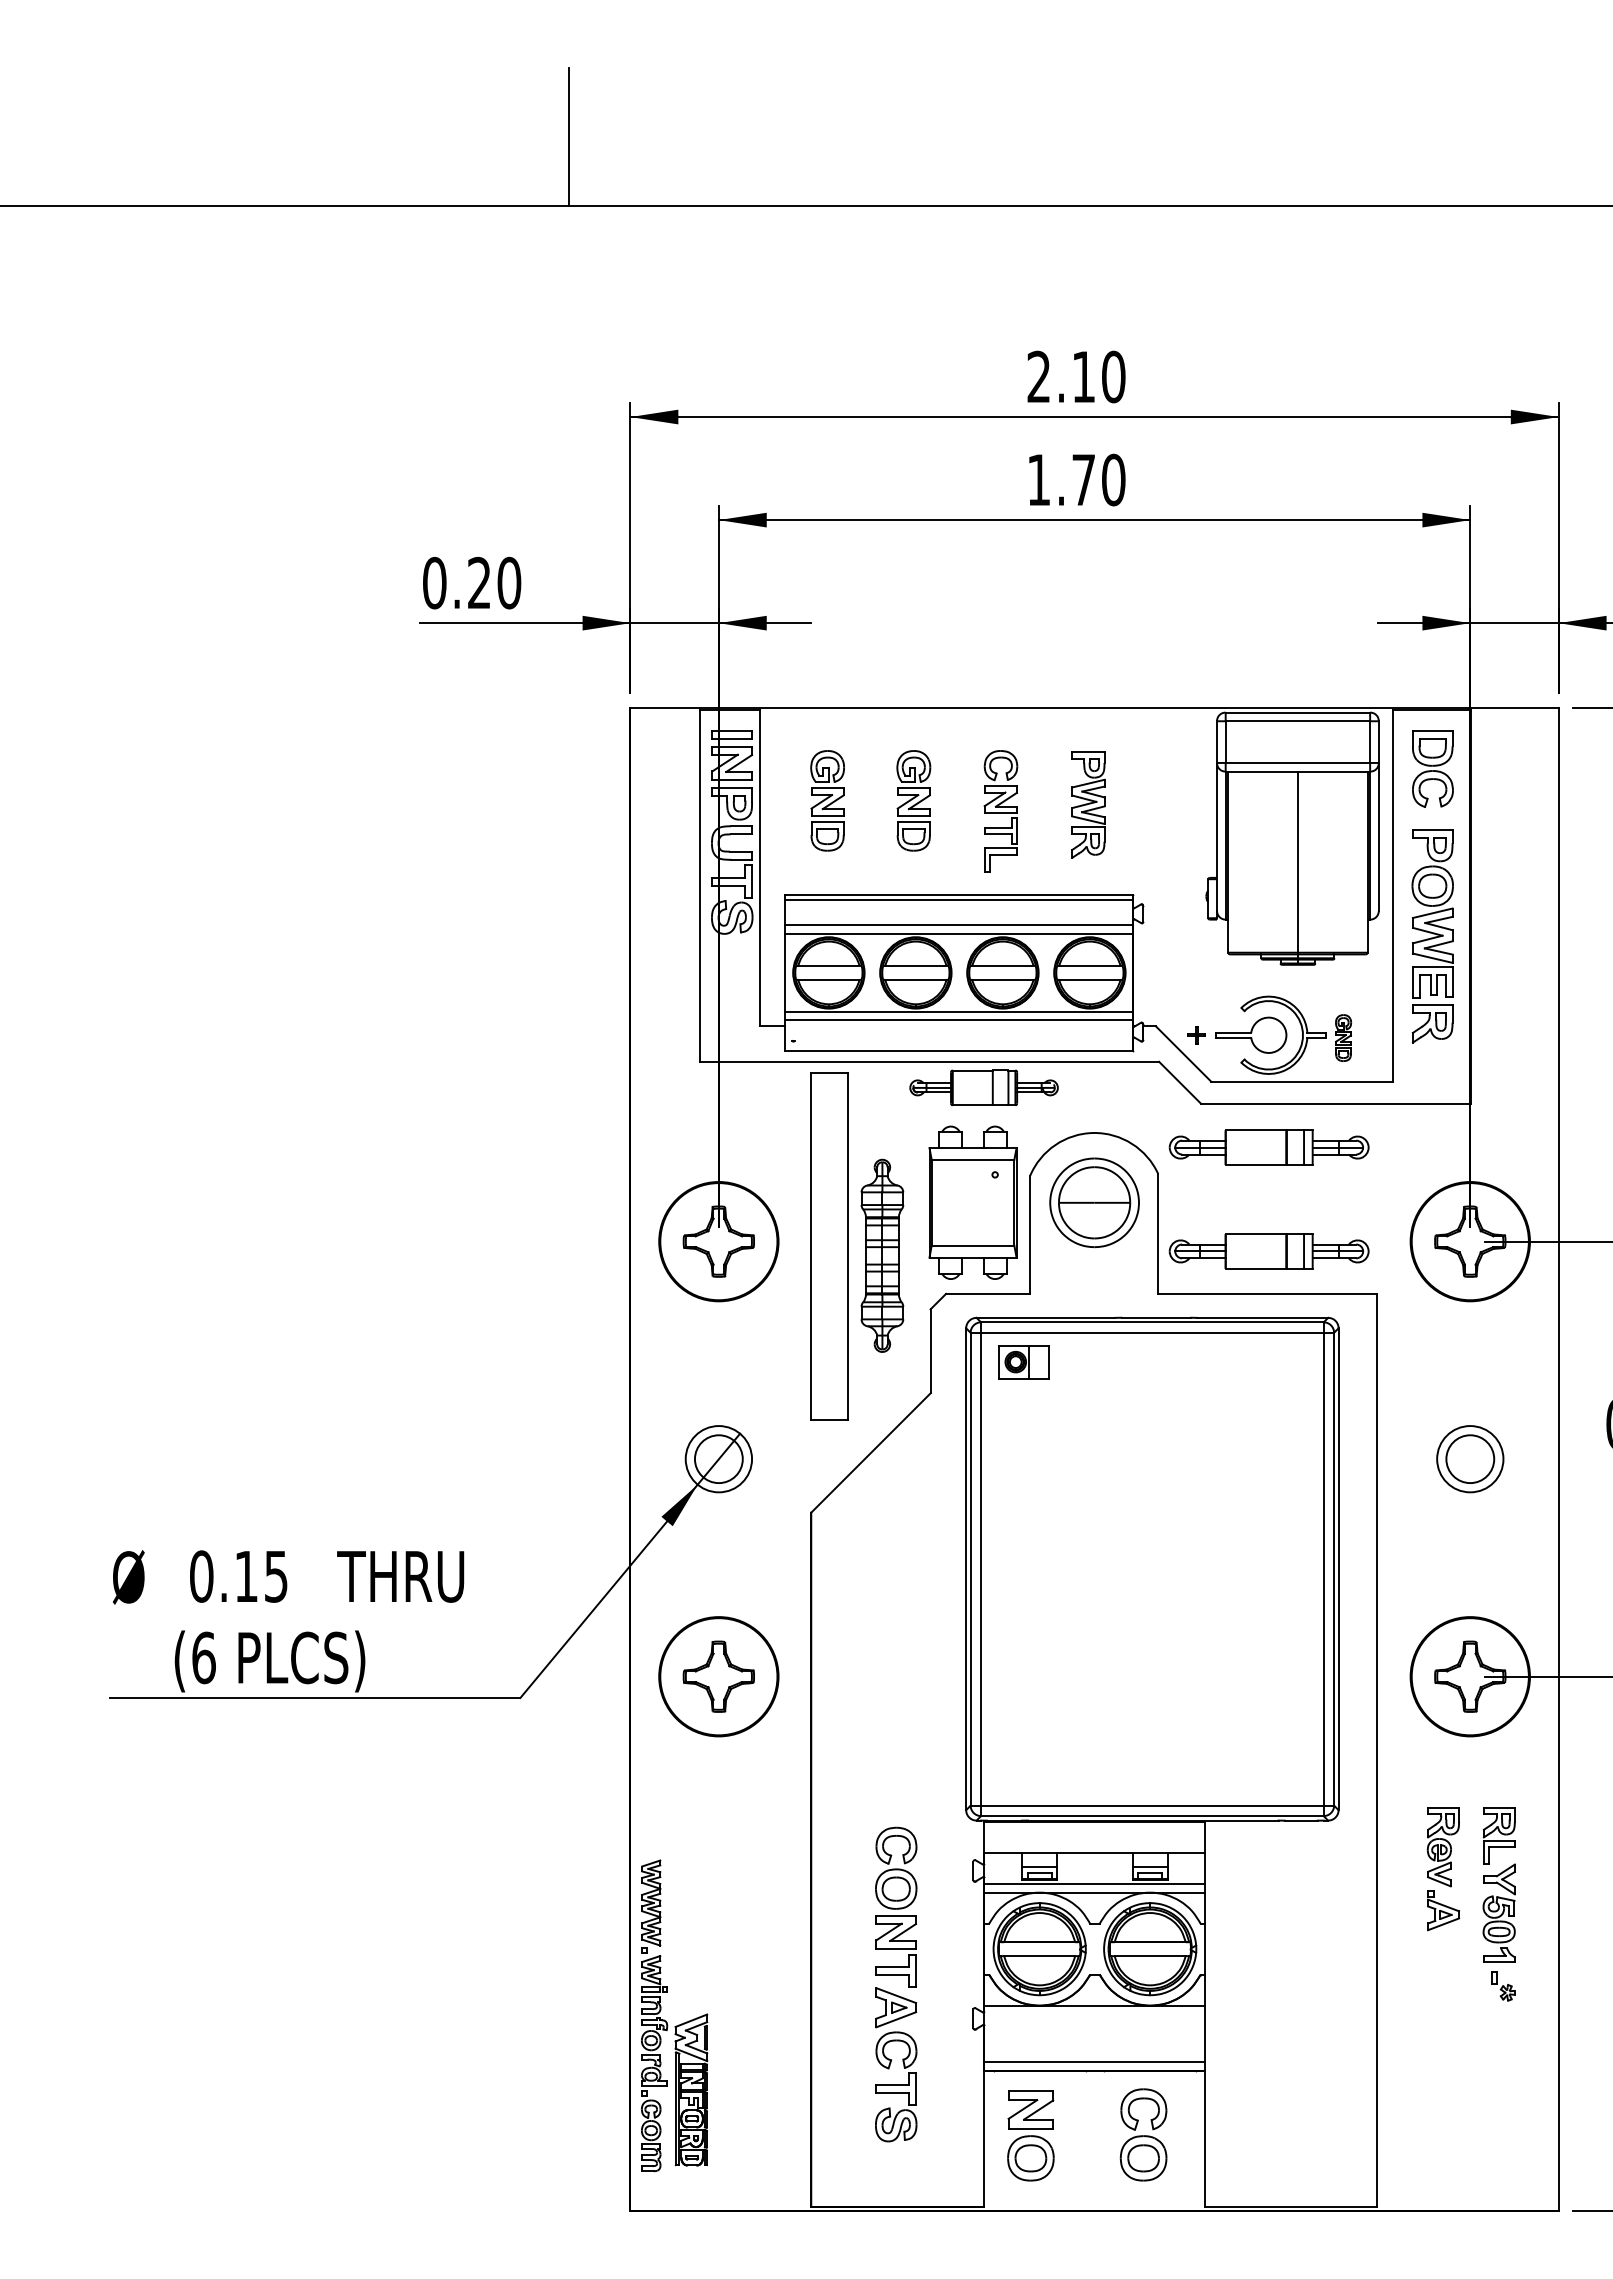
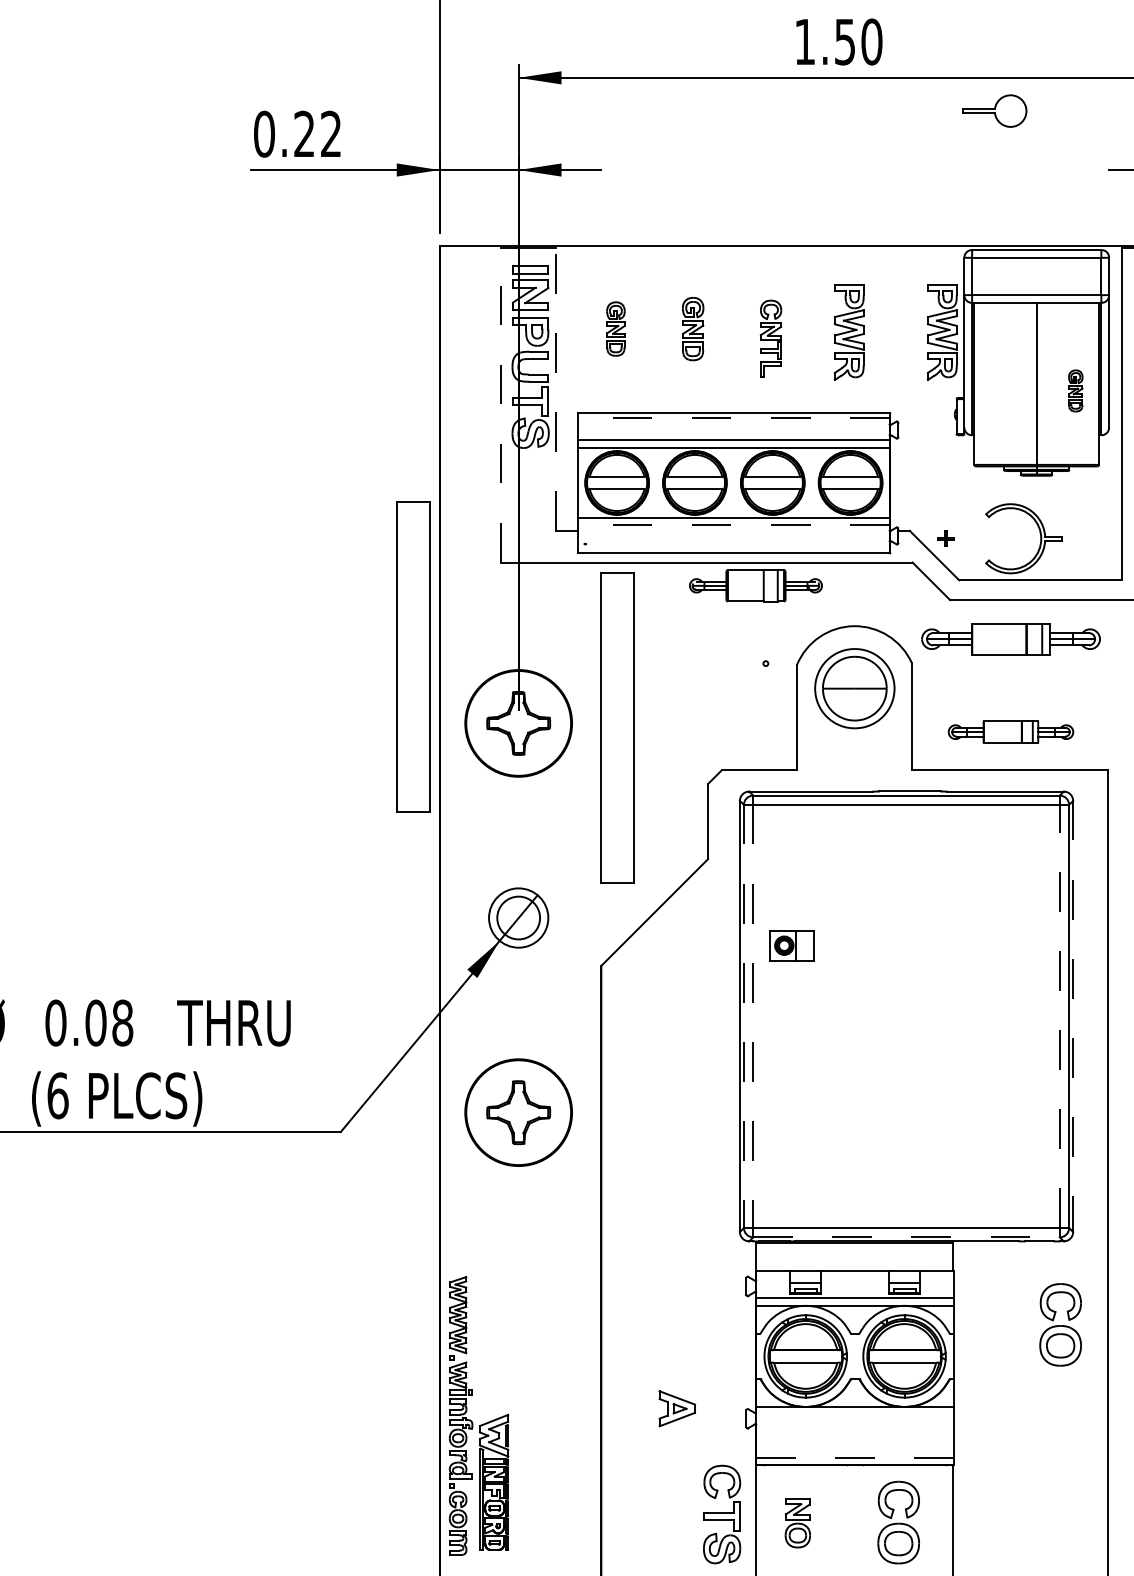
text: (1083, 480) -> (844, 42), 1.70 -> 1.50
text: (509, 582) -> (331, 133), 0.20 -> 0.22
part: (827, 800) -> (615, 328), size x0.6
part: (913, 800) -> (692, 328), size x0.7
part: (1192, 804) -> (942, 332), added
part: (1000, 811) -> (770, 338), size x0.7
line: (760, 867) -> (555, 388), solid -> dashed
line: (699, 886) -> (501, 405), solid -> dashed
line: (958, 899) -> (733, 417), solid -> dashed
line: (958, 1020) -> (733, 525), solid -> dashed
part: (1251, 1034) -> (995, 110), moved
part: (1343, 1037) -> (1075, 390), moved
part: (601, 1167) -> (413, 657), added
part: (972, 1202) -> (745, 688), removed
part: (1268, 1251) -> (1010, 732), size x0.7
part: (882, 1255) -> (665, 735), removed
part: (1023, 1362) -> (791, 946), moved
line: (1323, 1568) -> (1059, 1015), solid -> dashed
line: (970, 1569) -> (743, 1016), solid -> dashed
line: (981, 1569) -> (753, 1016), solid -> dashed
line: (1338, 1569) -> (1073, 1016), solid -> dashed
text: (261, 1576) -> (109, 1022), 0.15 -> 0.08
line: (1152, 1816) -> (906, 1237), solid -> dashed
part: (896, 1906) -> (677, 1318), removed
part: (1324, 1913) -> (1060, 1324), added
line: (1094, 2062) -> (854, 1457), solid -> dashed
part: (896, 2086) -> (722, 1514), moved
part: (1030, 2135) -> (797, 1523), size x0.6

